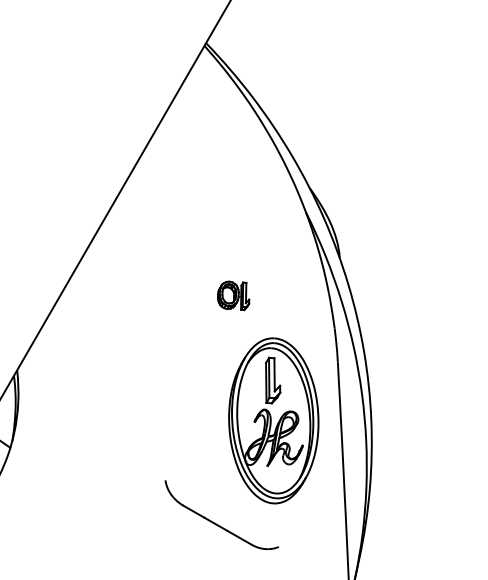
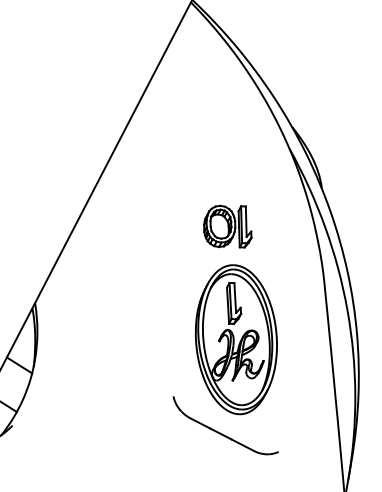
part: (233, 295) -> (227, 226), size x1.67
part: (273, 420) -> (236, 339), moved

